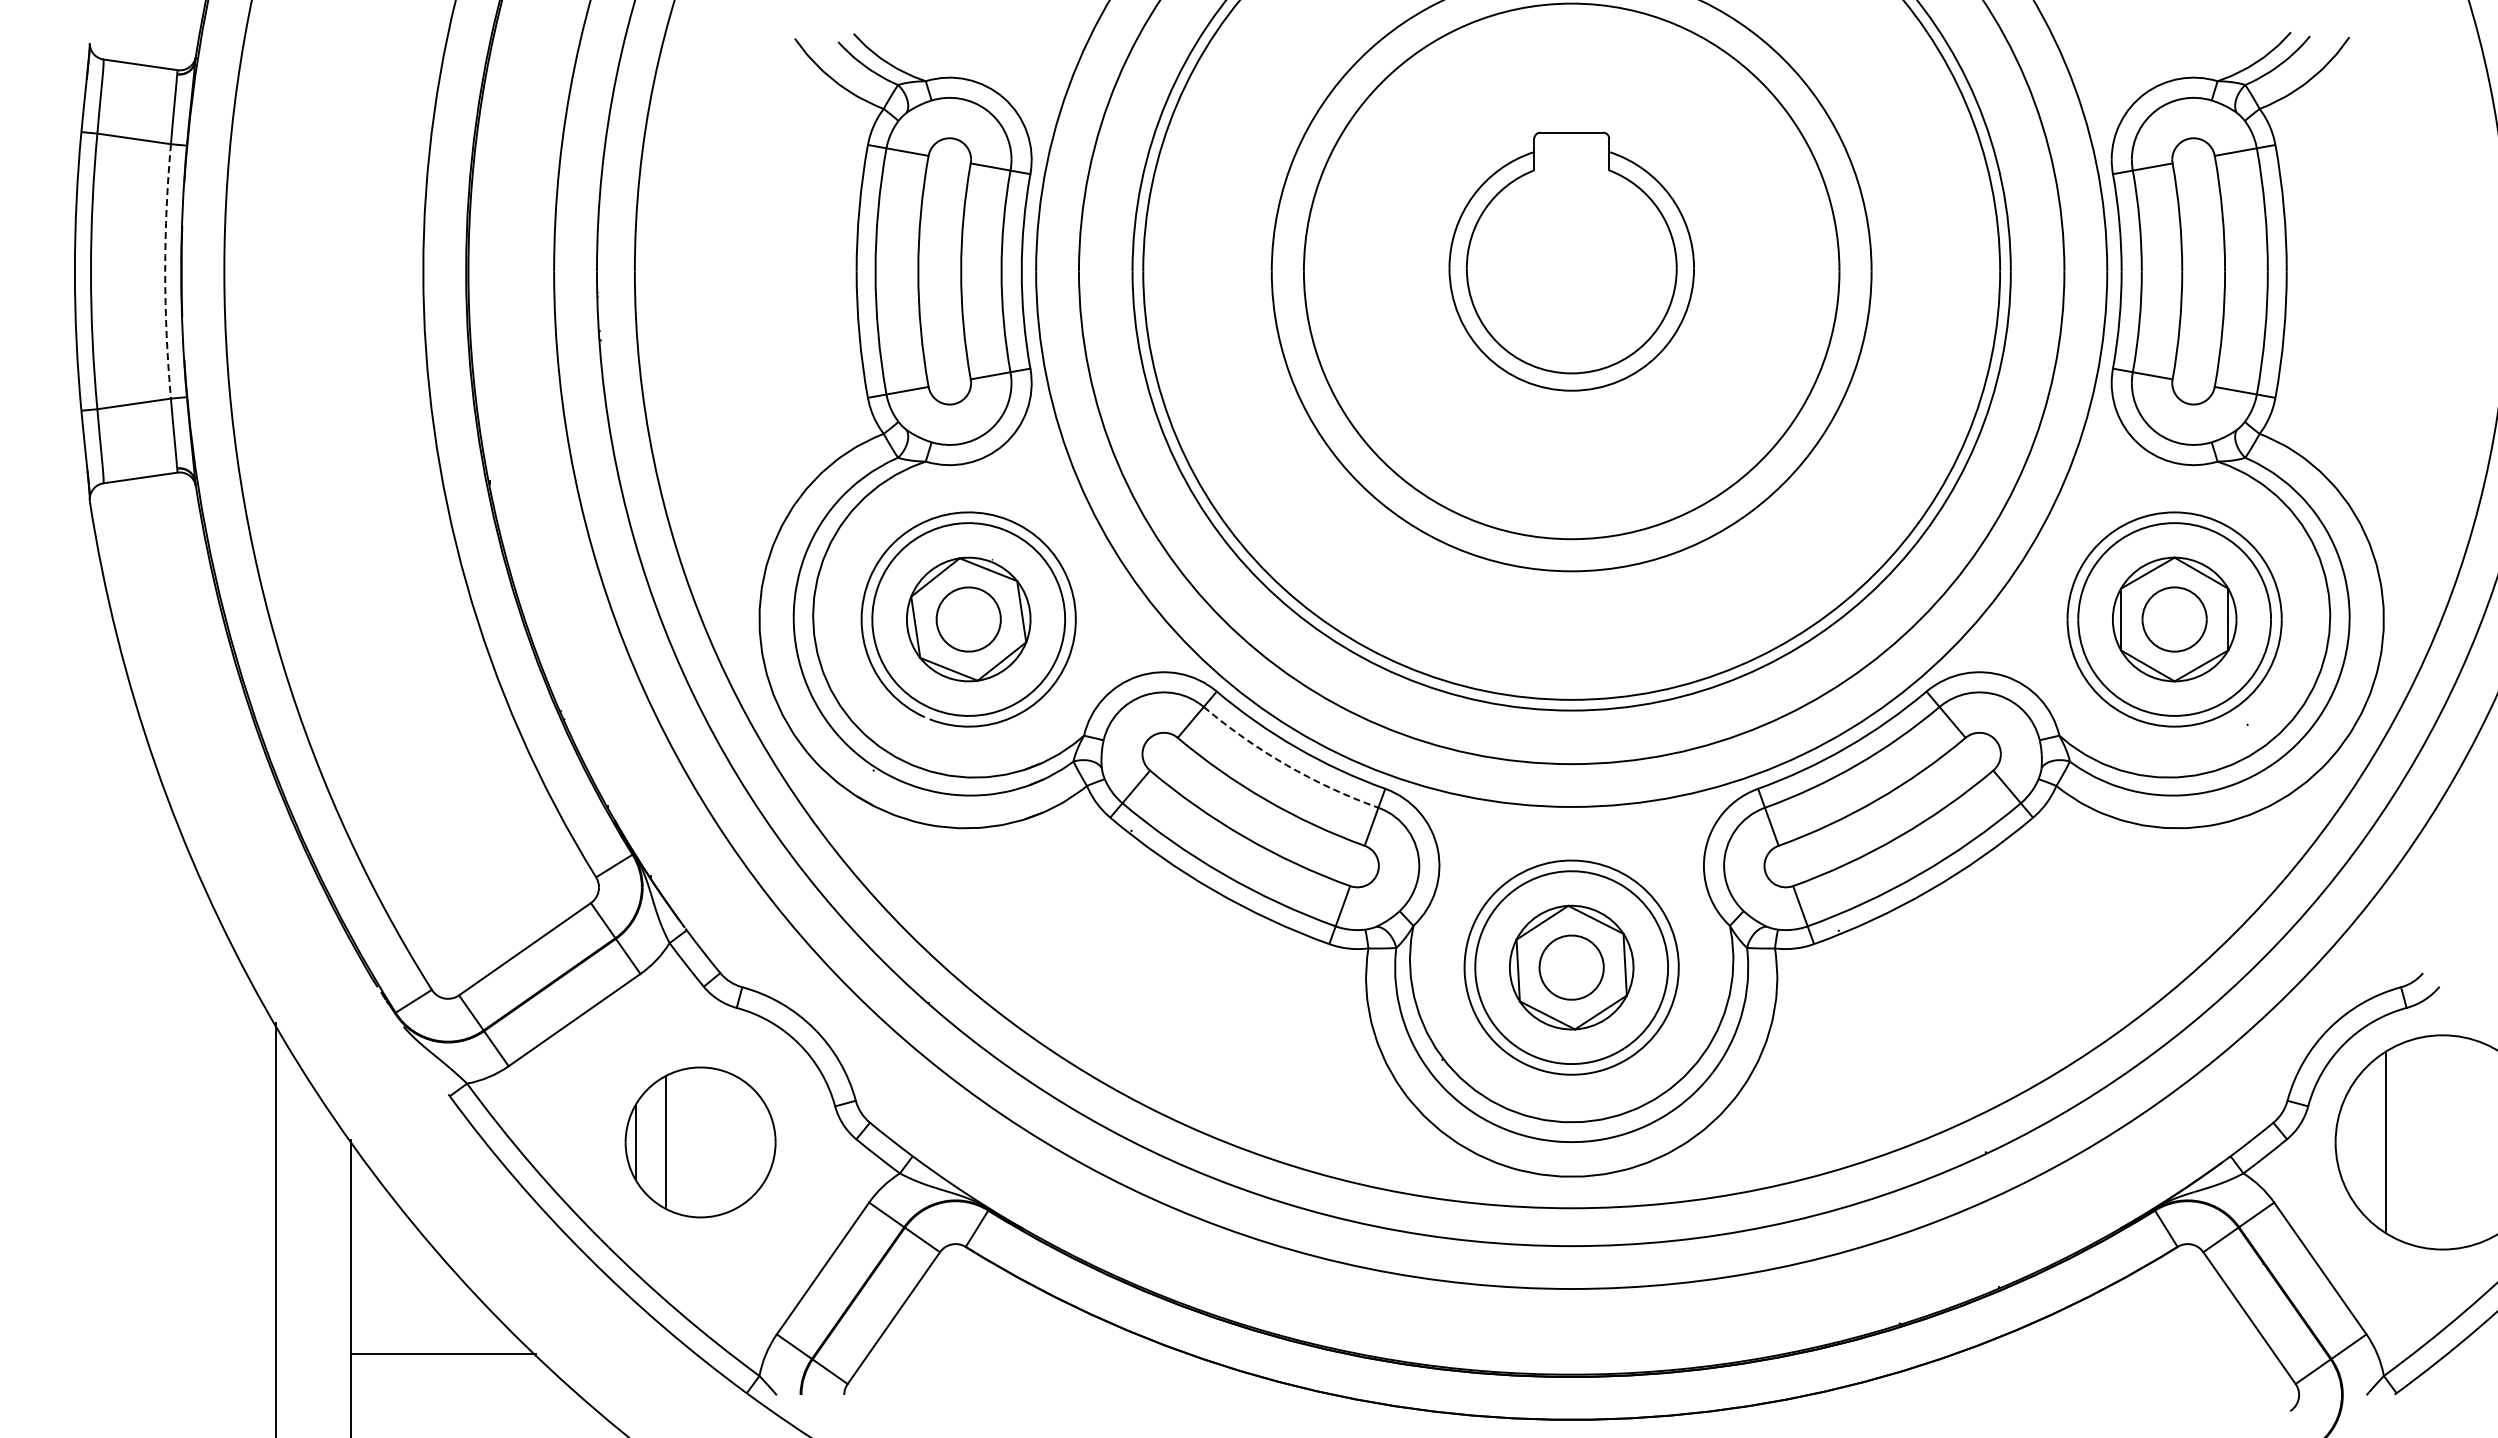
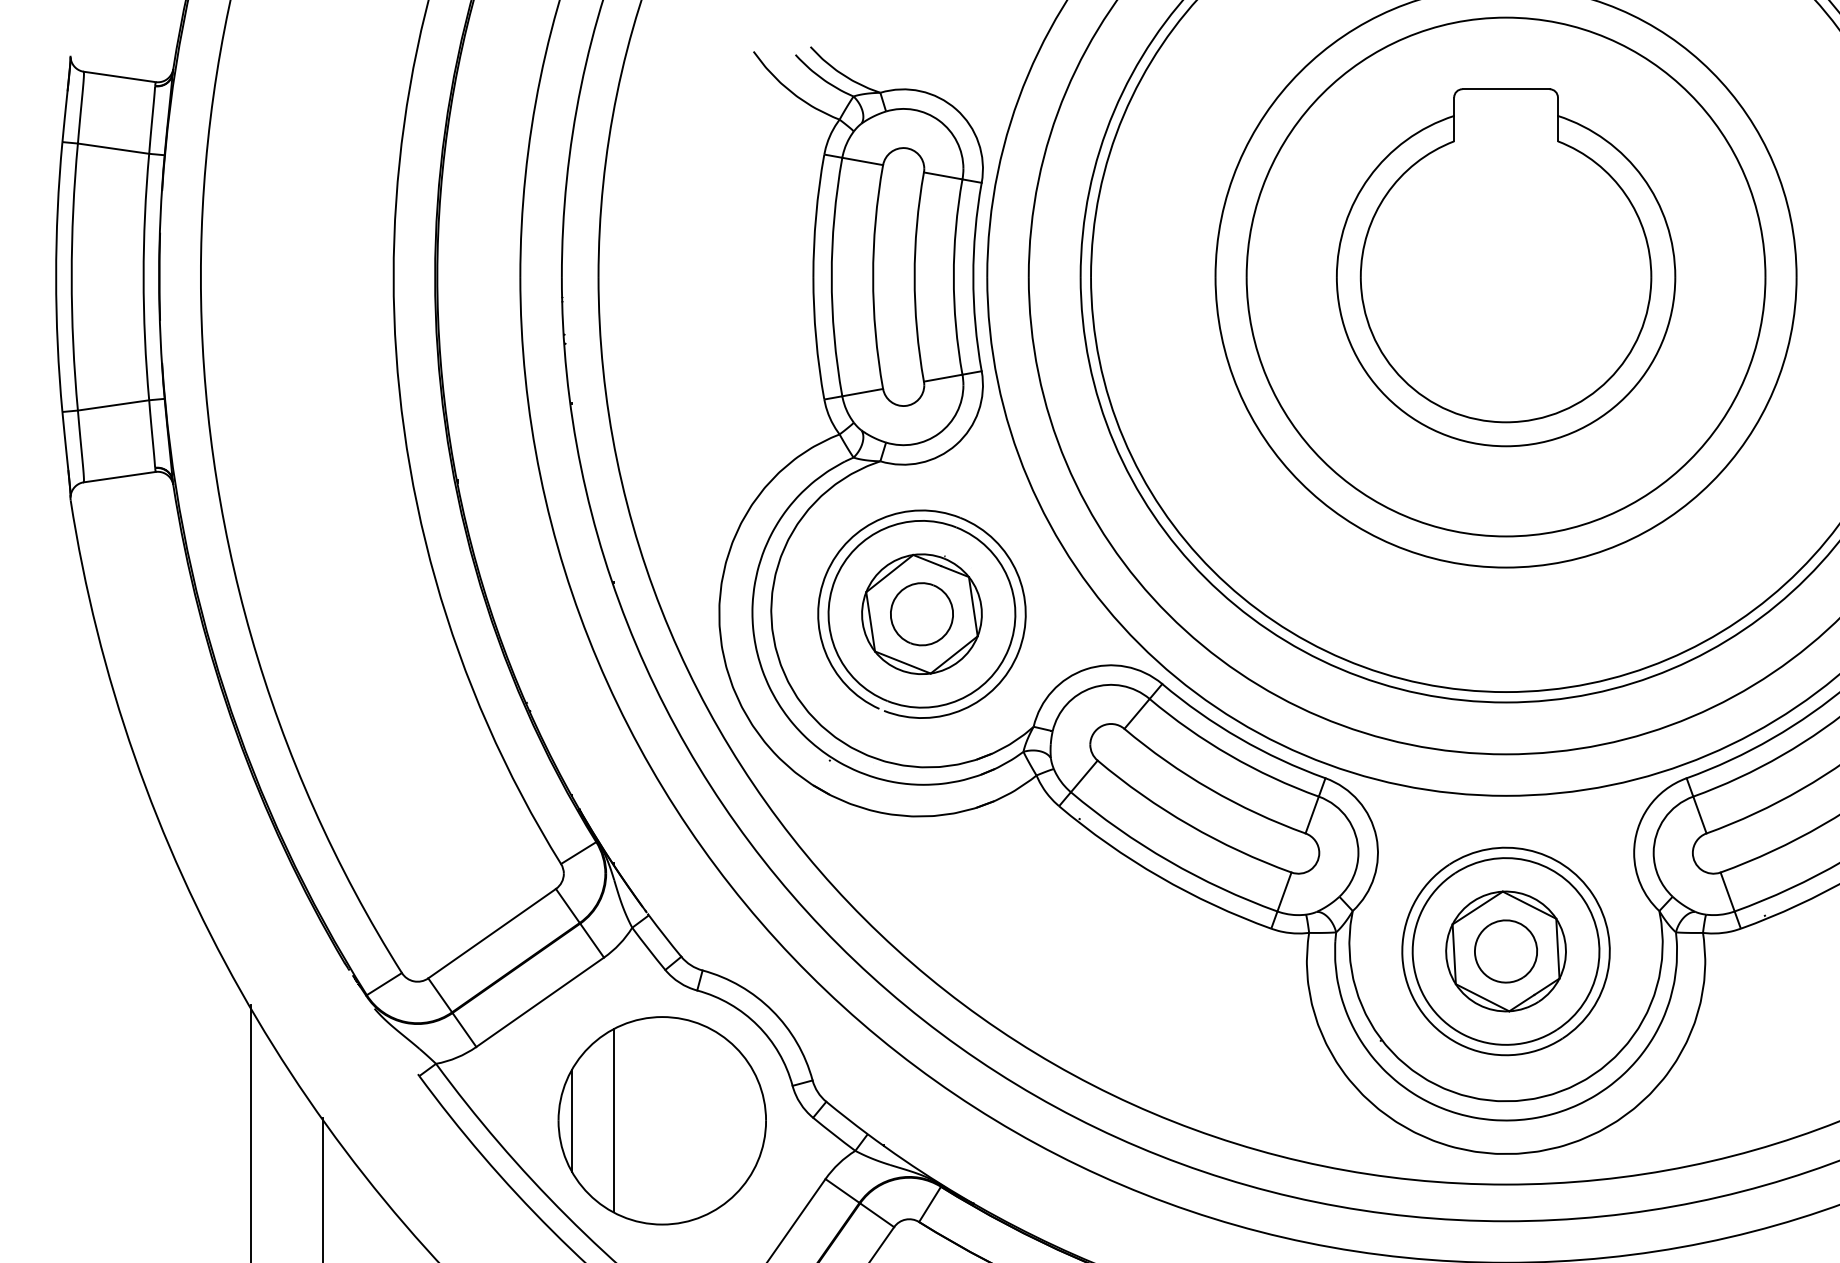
part: (1571, 261) -> (1505, 267), size x1.43
arc: (165, 271) -> (143, 277), dashed -> solid
arc: (1286, 765) -> (1229, 755), dashed -> solid
part: (700, 1142) -> (662, 1120), size x1.43

